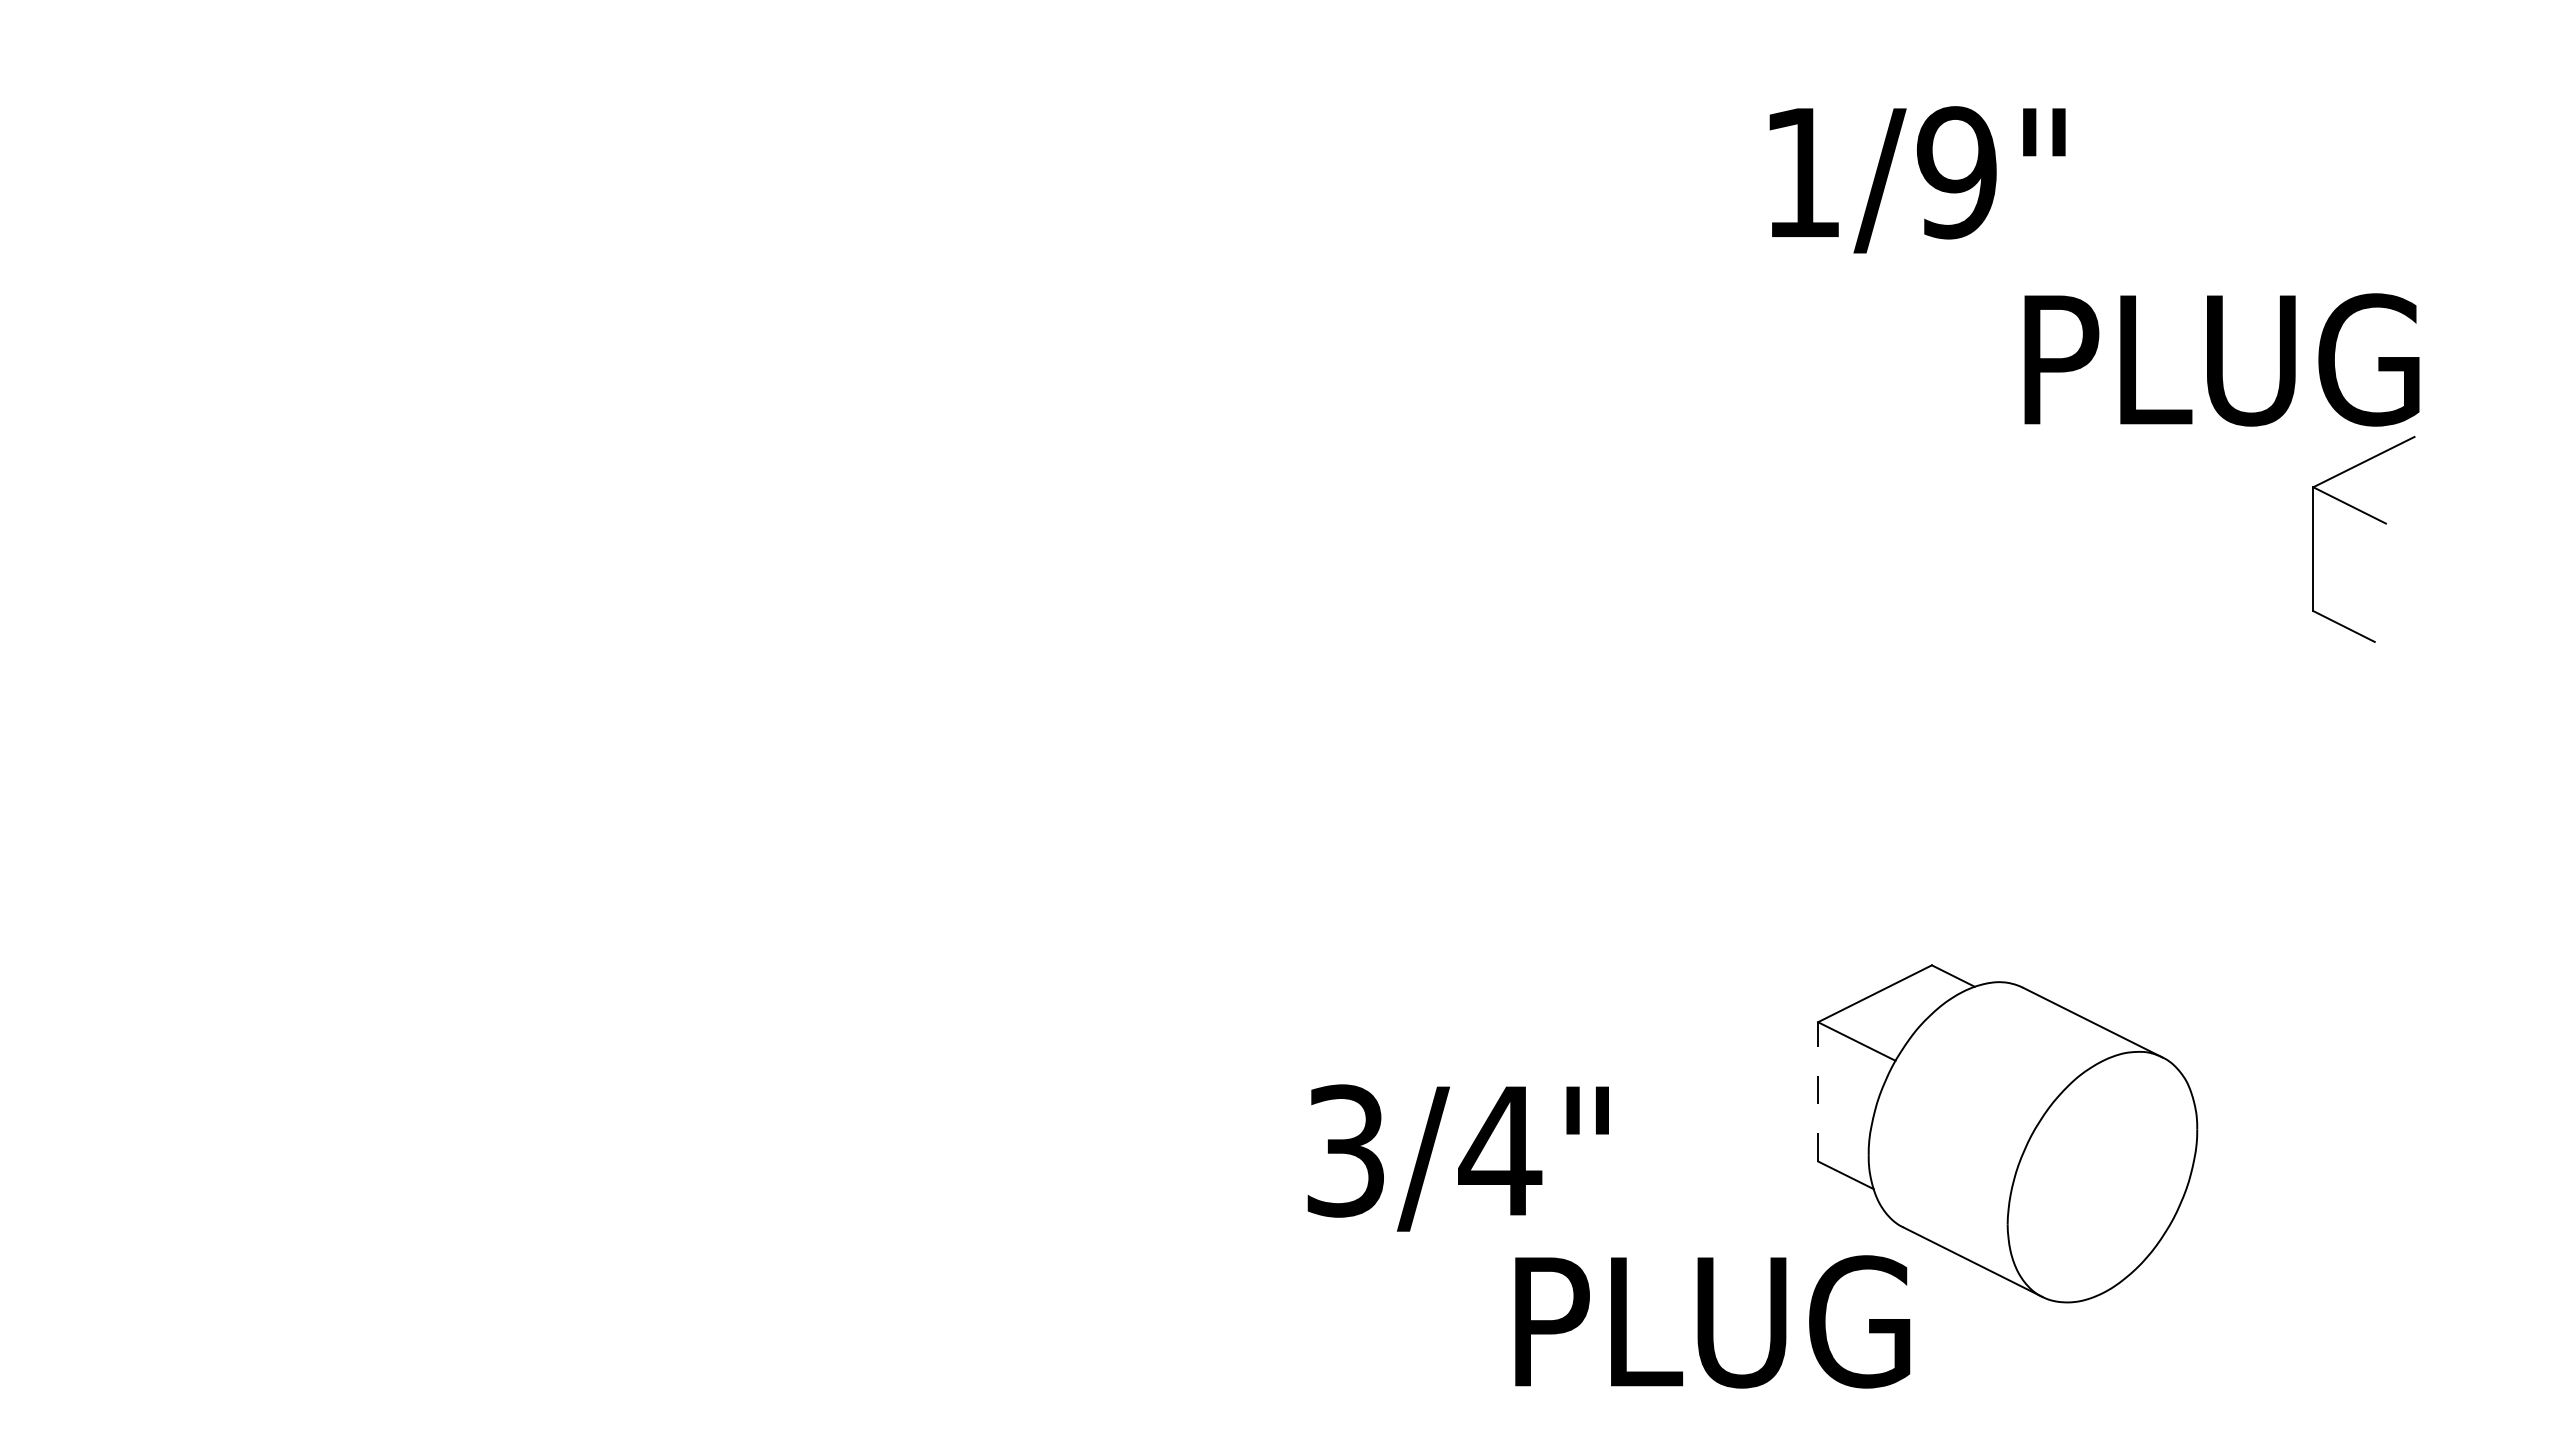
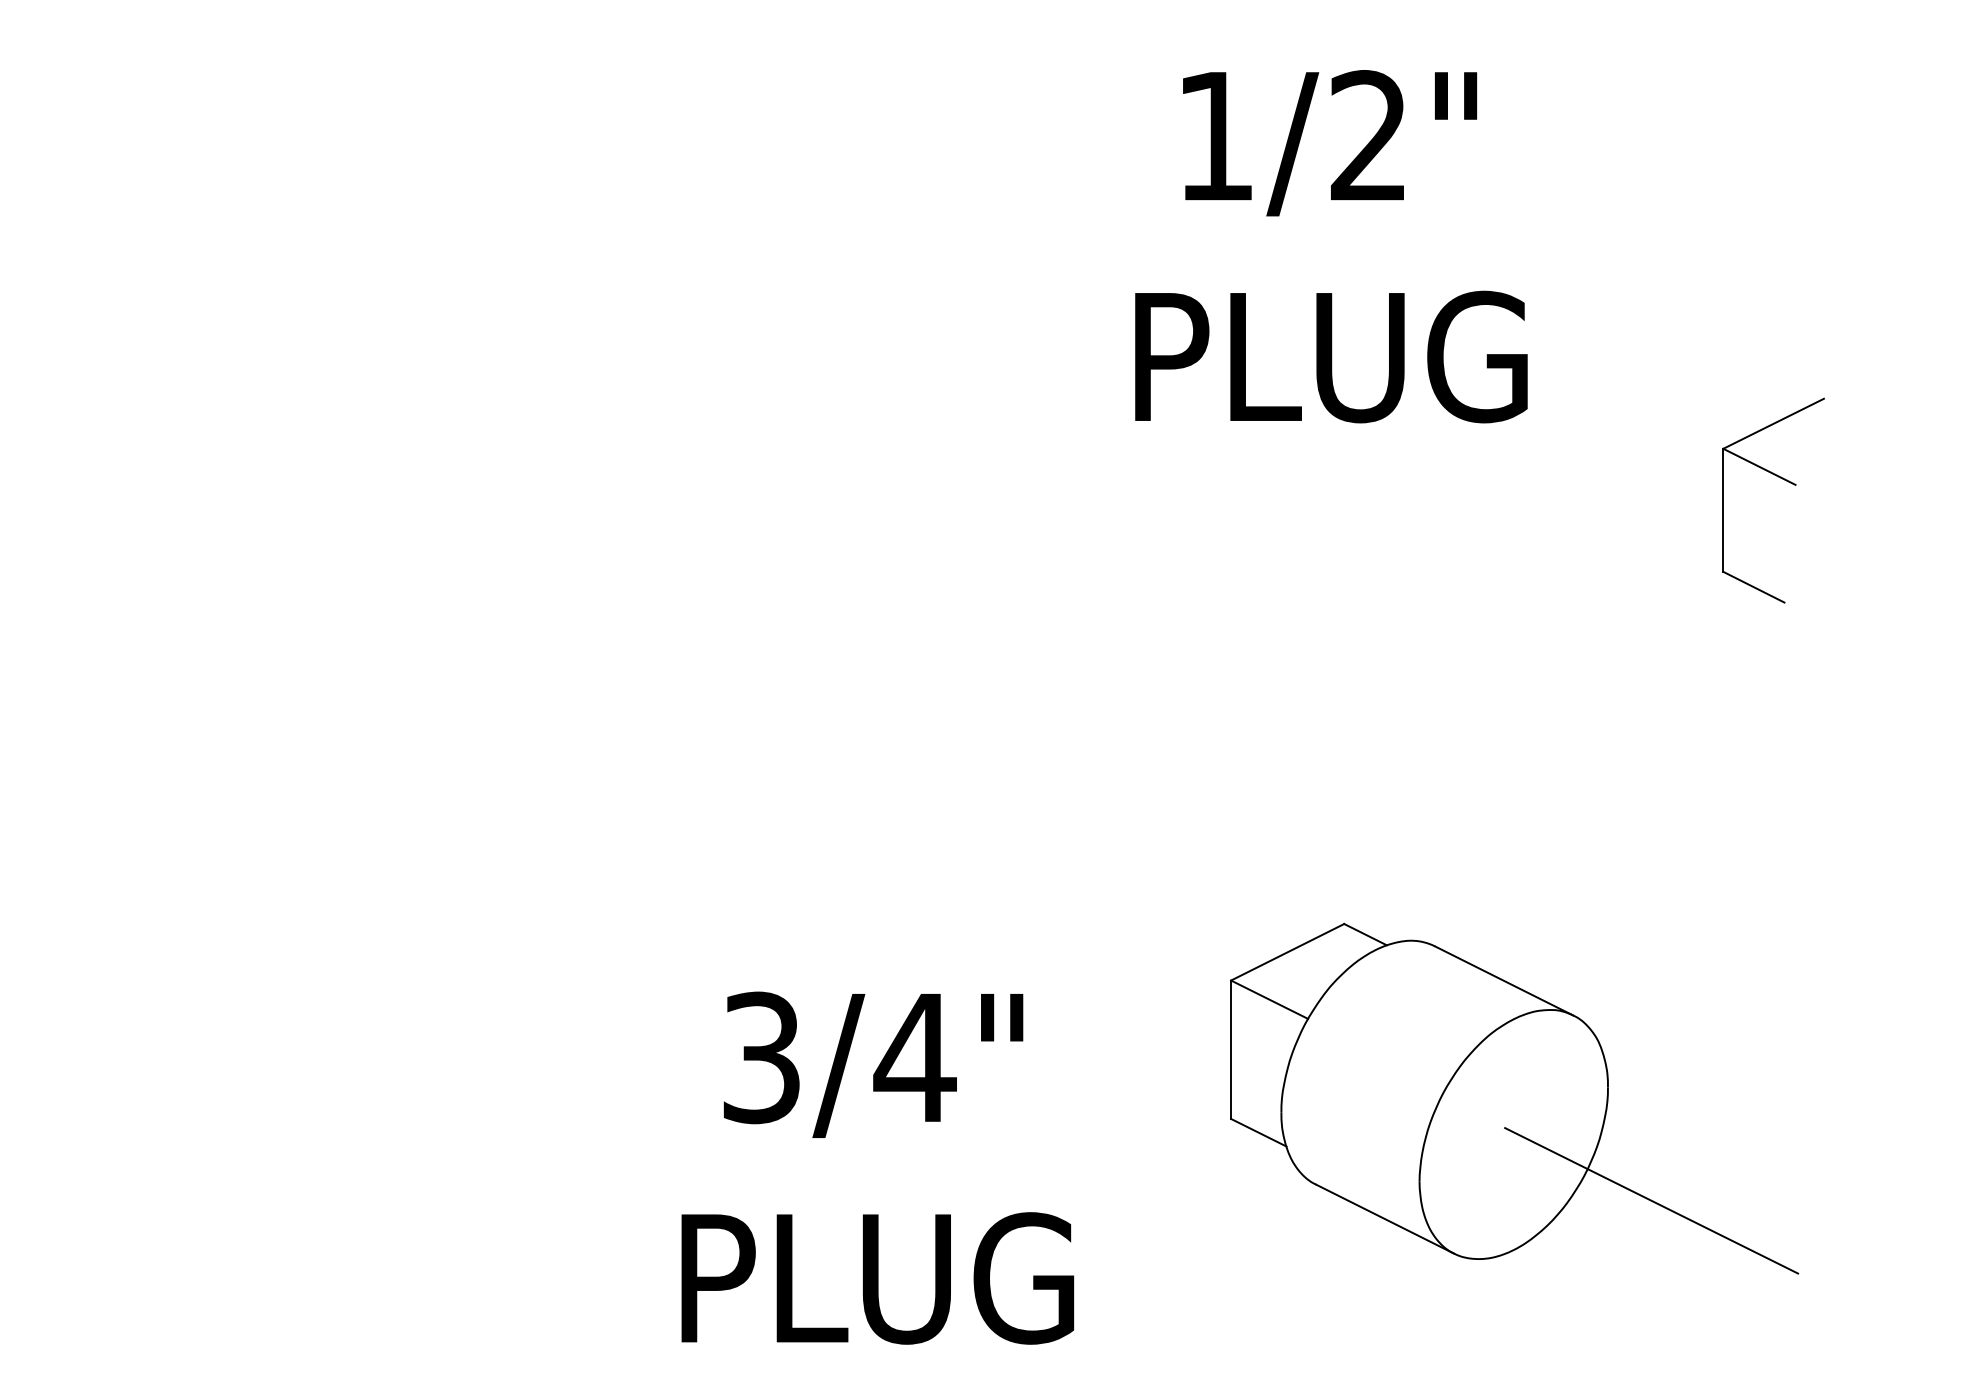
text: (1956, 172) -> (1368, 135), 1/9" -> 1/2"
text: (2221, 359) -> (1330, 356), moved
line: (1818, 1091) -> (1231, 1049), dashed -> solid
text: (1457, 1157) -> (872, 1064), moved
line: (2240, 1243) -> (1650, 1200), added
text: (1712, 1321) -> (877, 1278), moved

